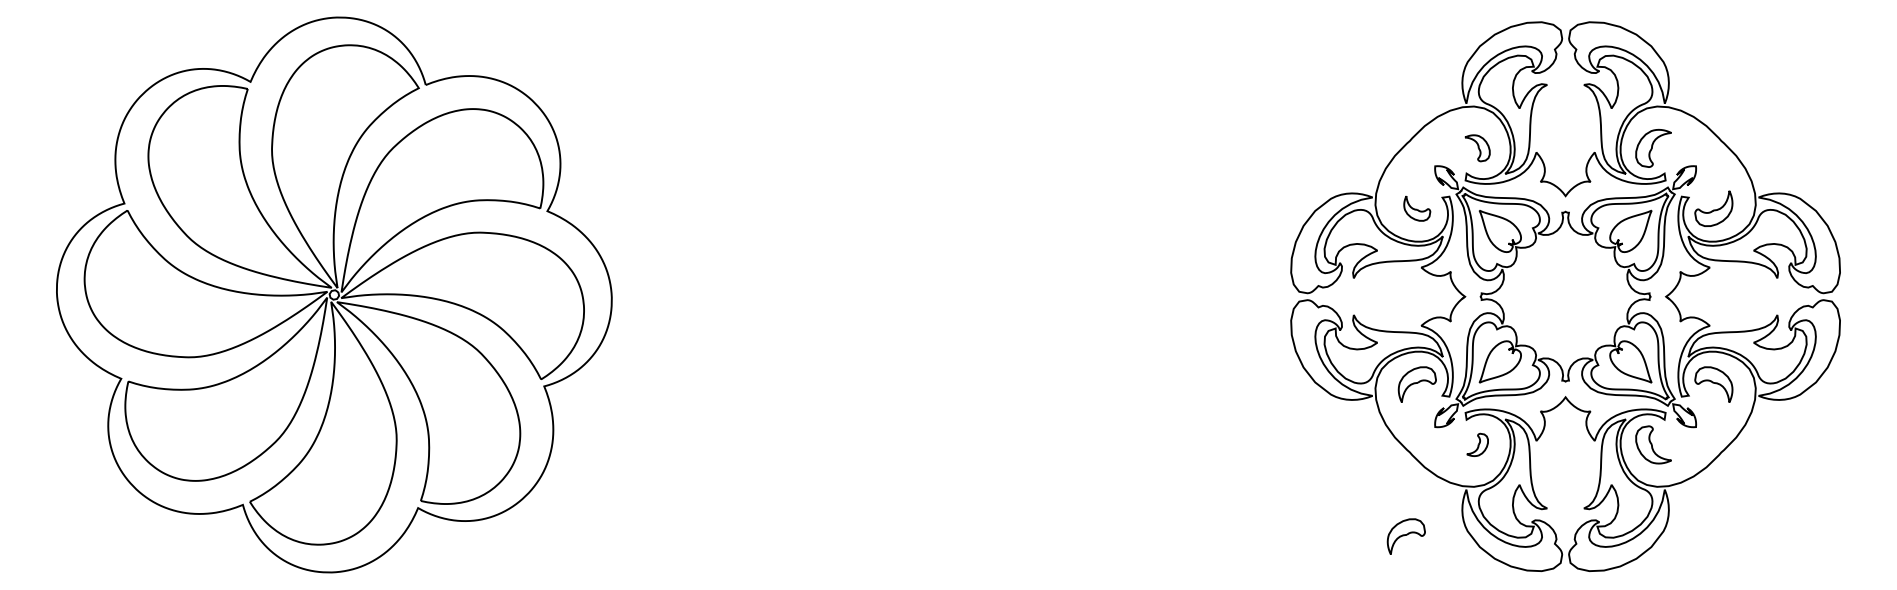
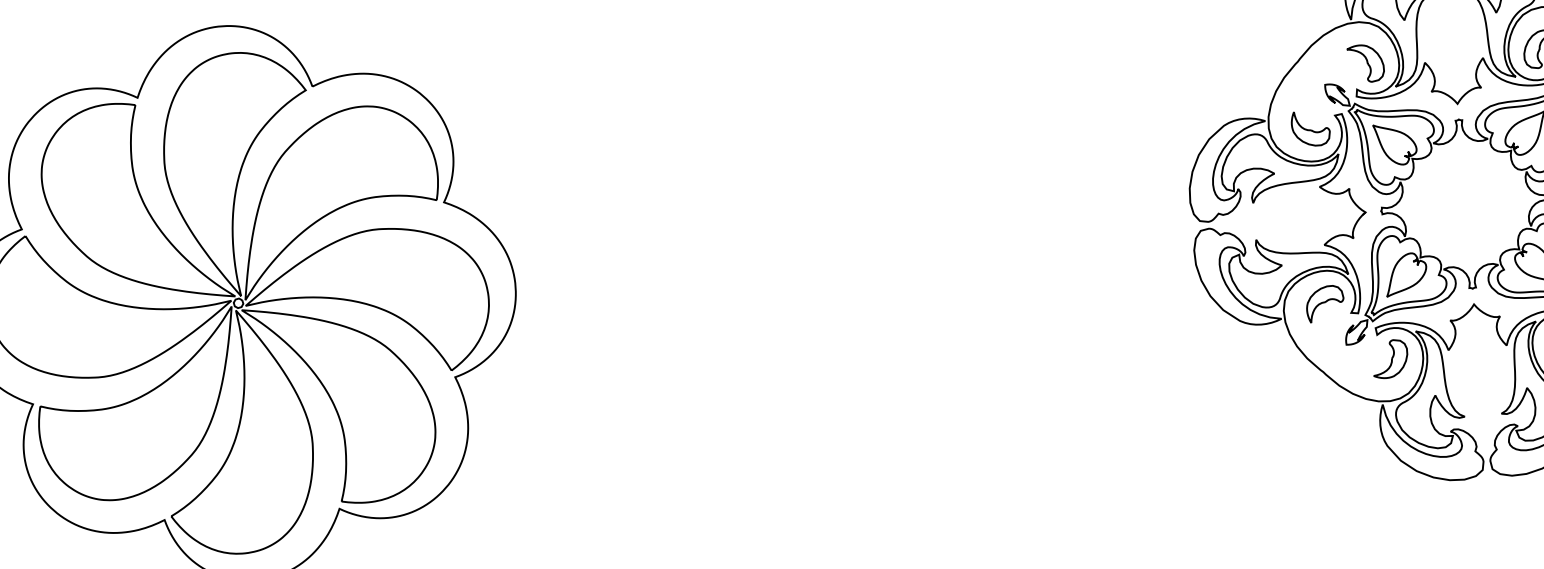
part: (1477, 147) -> (1365, 62), size x1.43
part: (1416, 208) -> (1309, 128), size x1.43
part: (1477, 444) -> (1390, 358), size x1.67
part: (1405, 536) -> (1325, 456), removed

